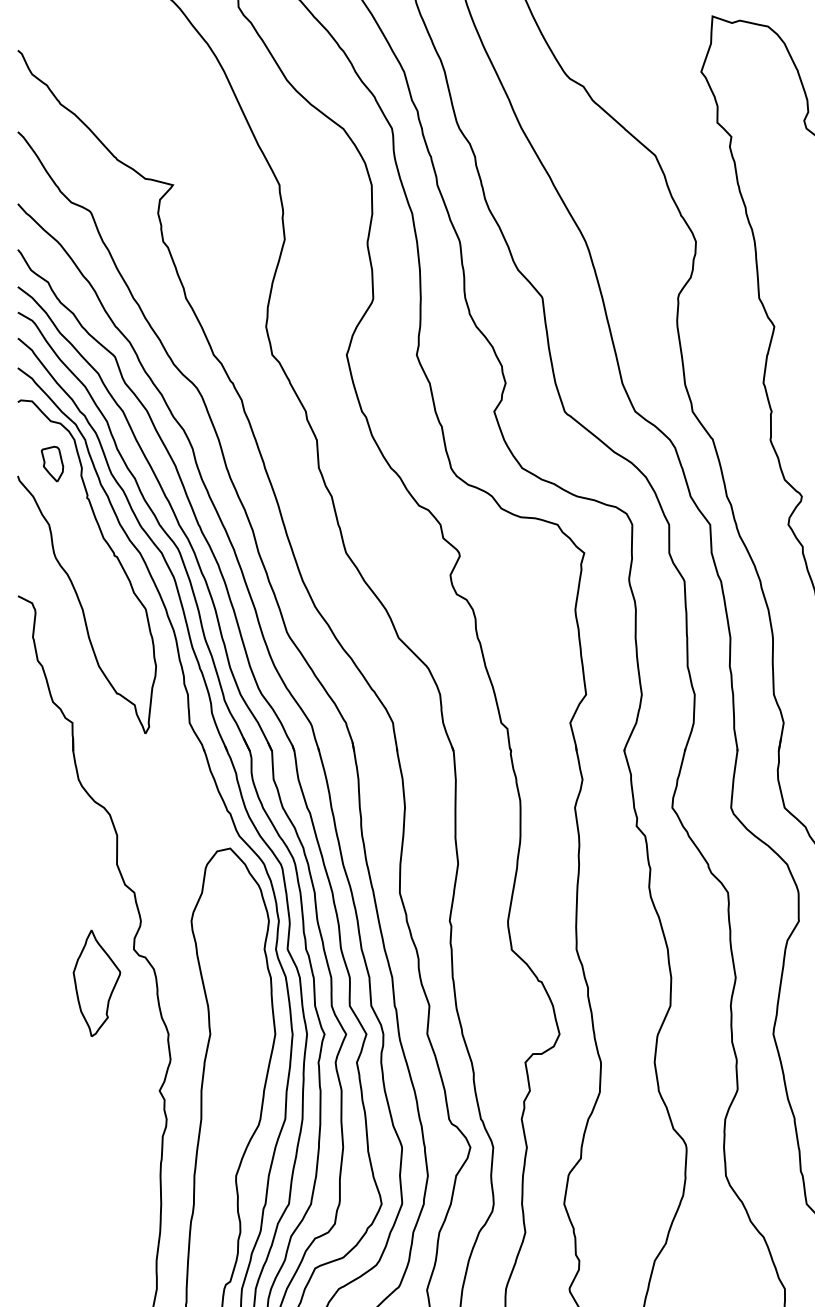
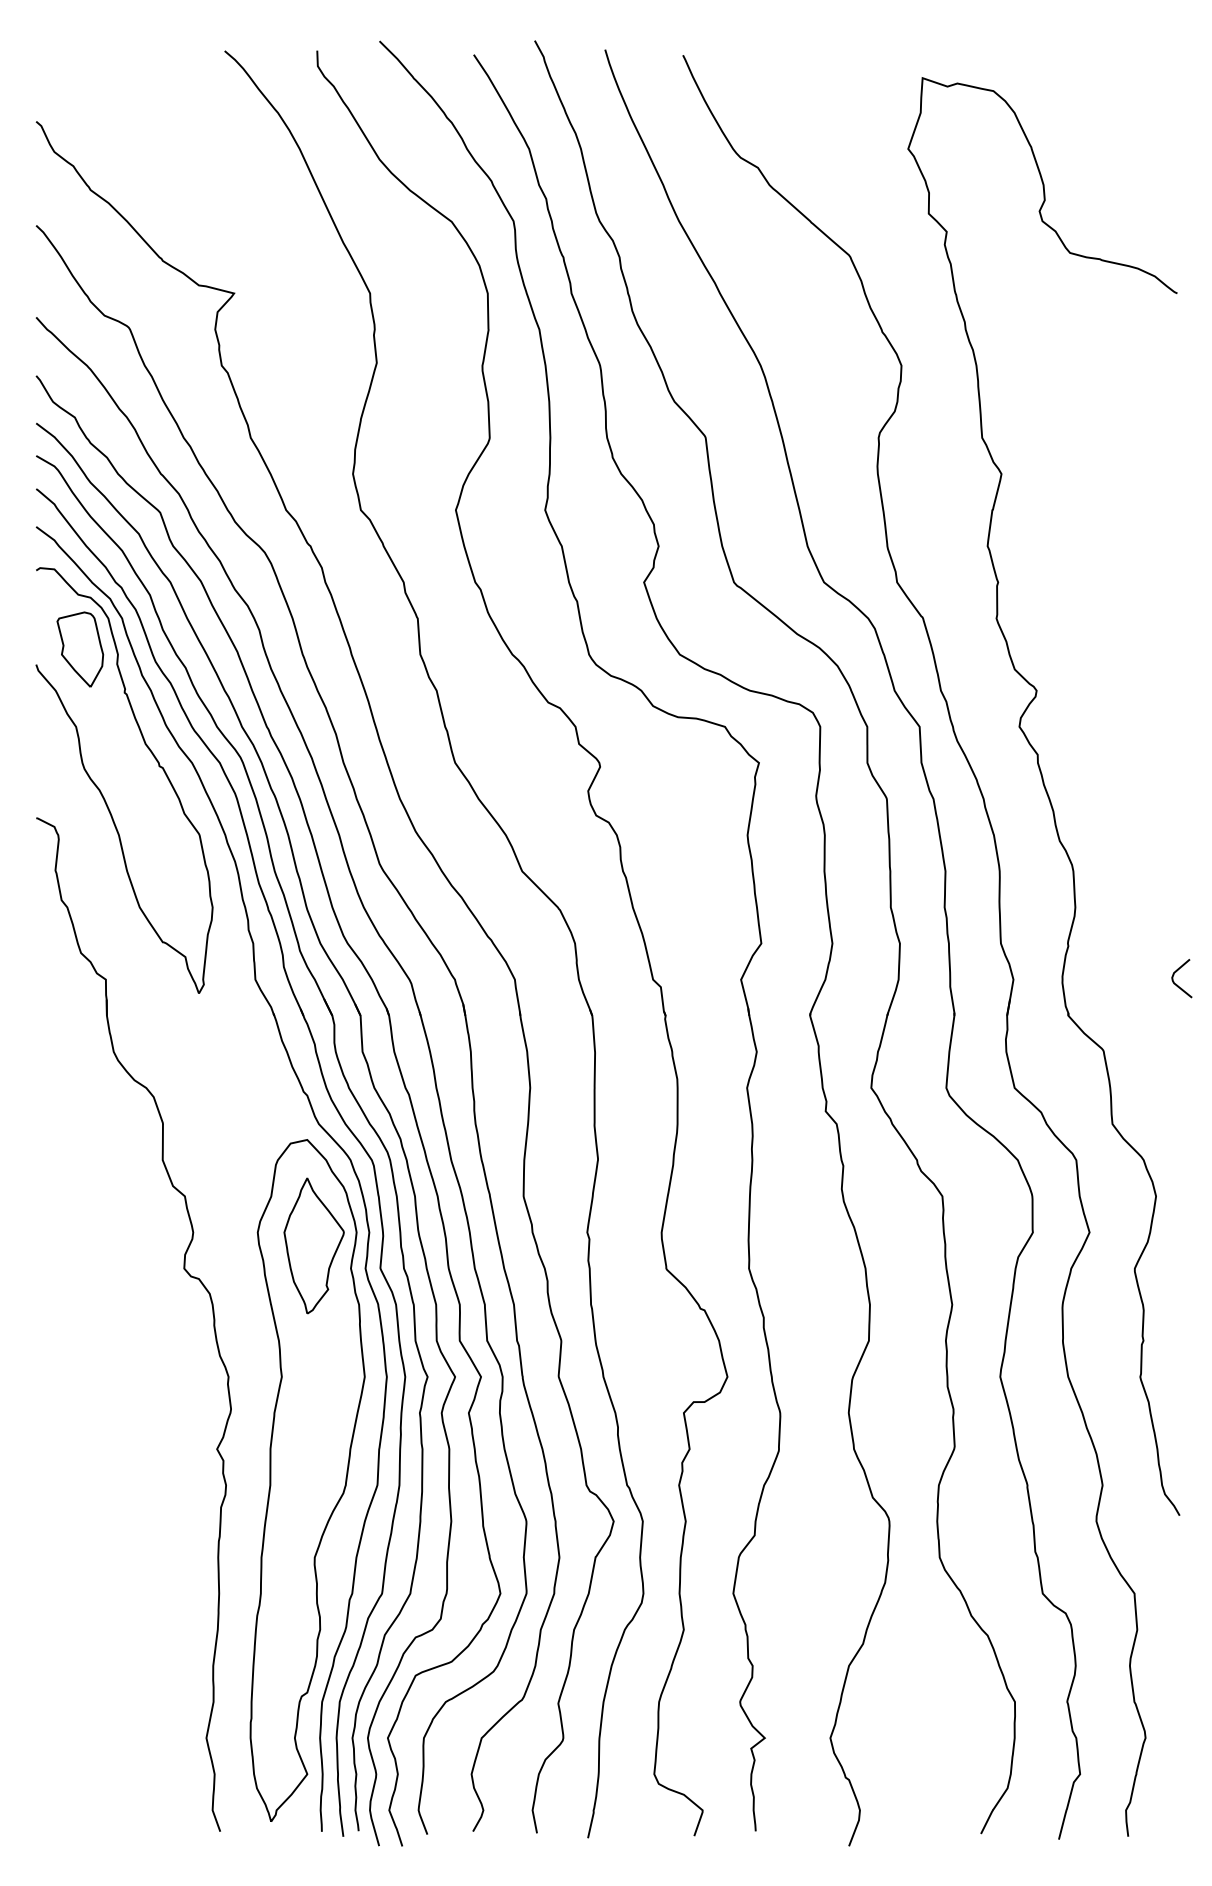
part: (52, 464) -> (80, 649), size x1.67
part: (96, 982) -> (313, 1245), moved

